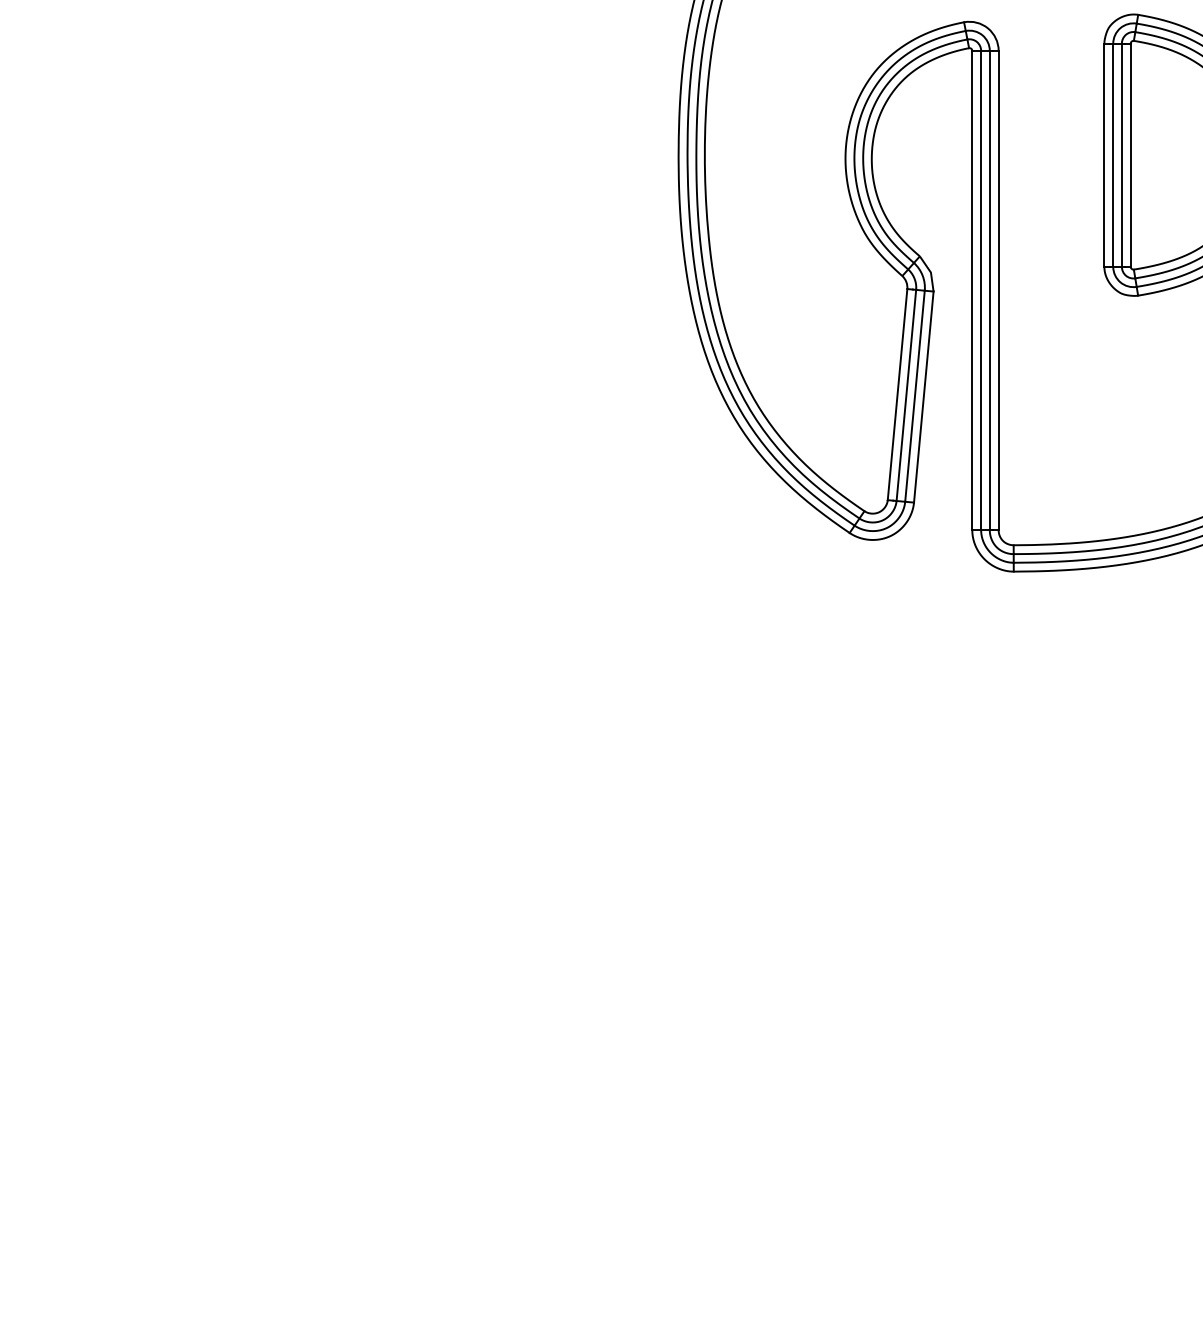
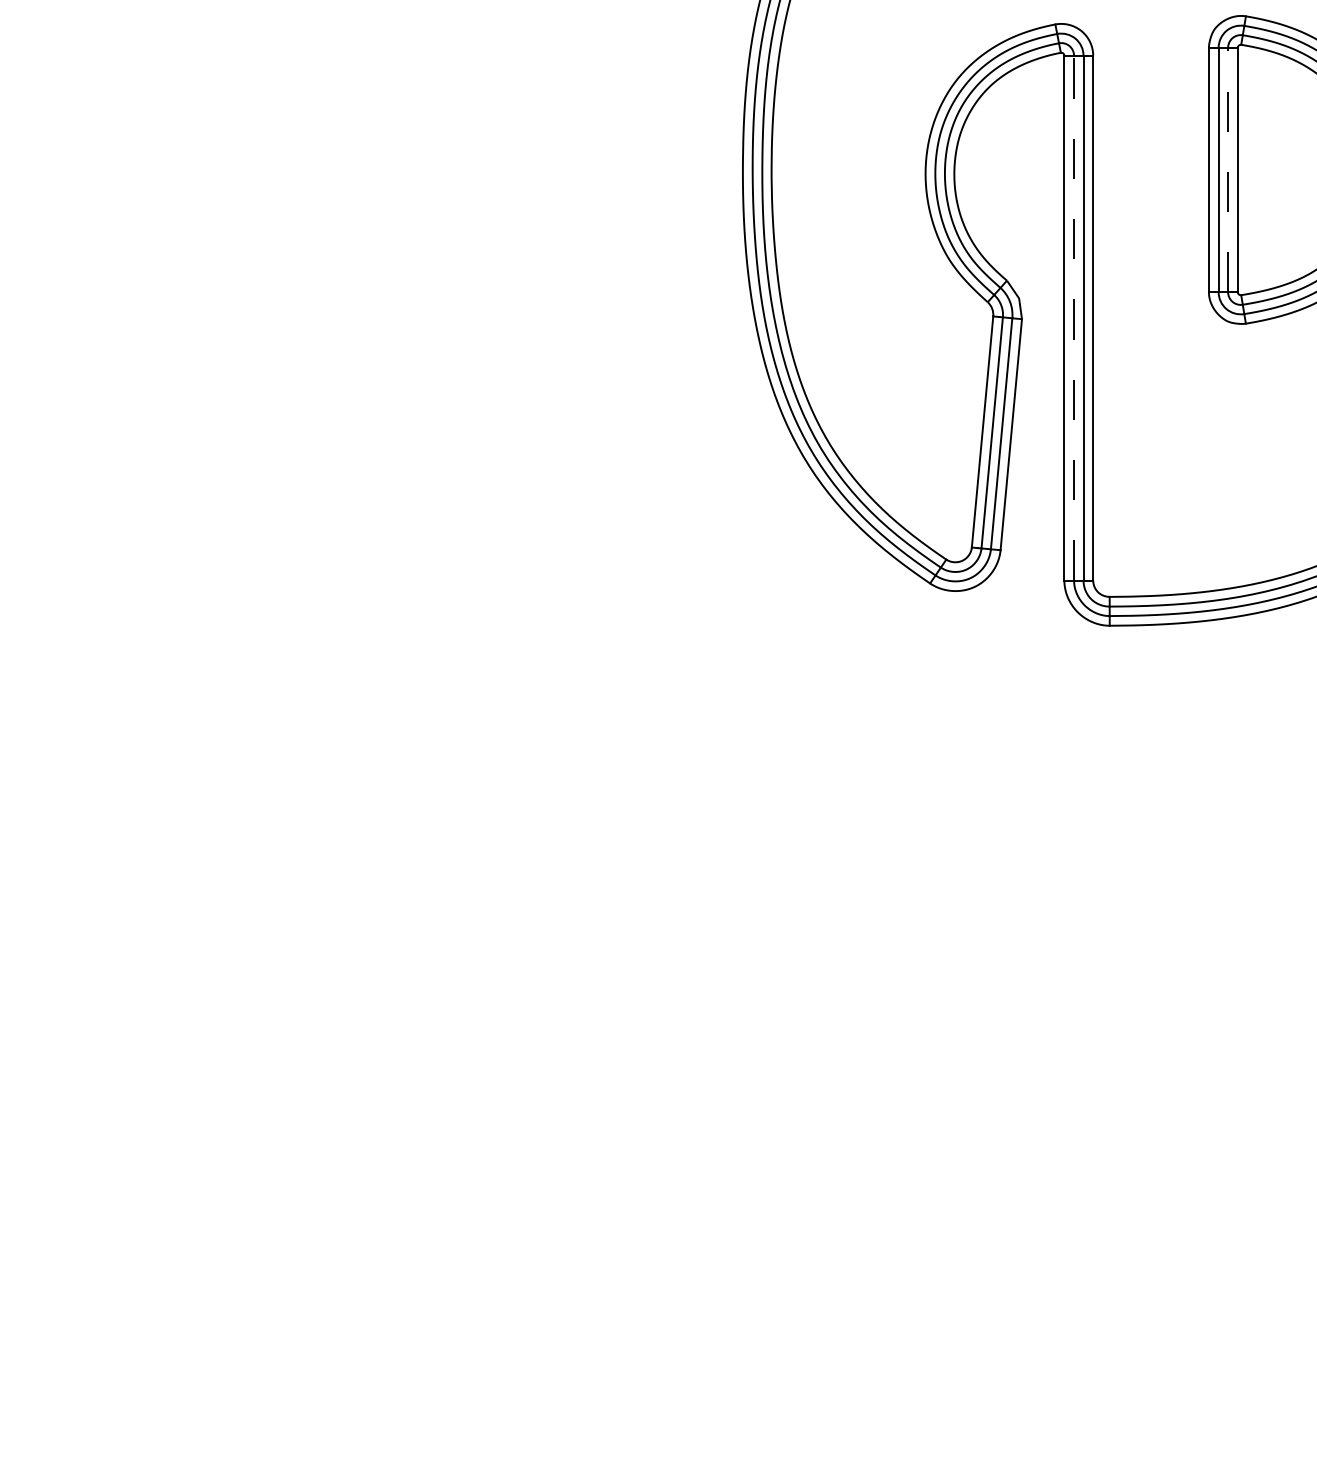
line: (1122, 154) -> (1228, 169), solid -> dashed
line: (981, 290) -> (1074, 317), solid -> dashed

